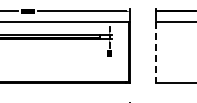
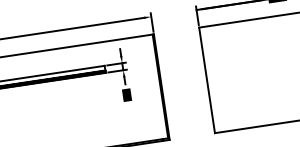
line: (156, 52) -> (207, 80), dashed -> solid

